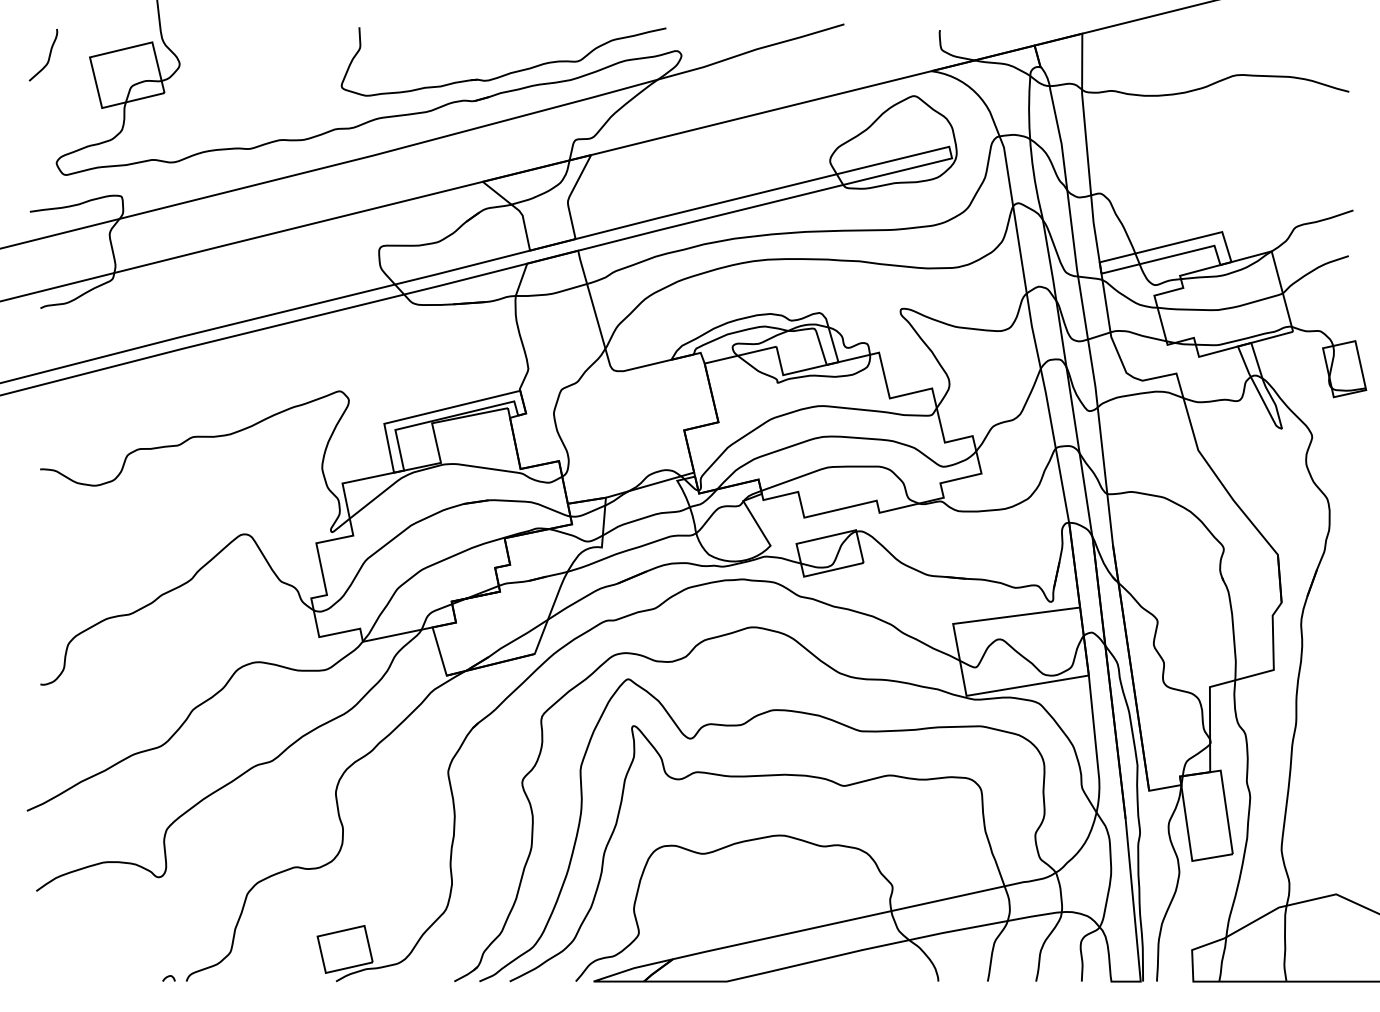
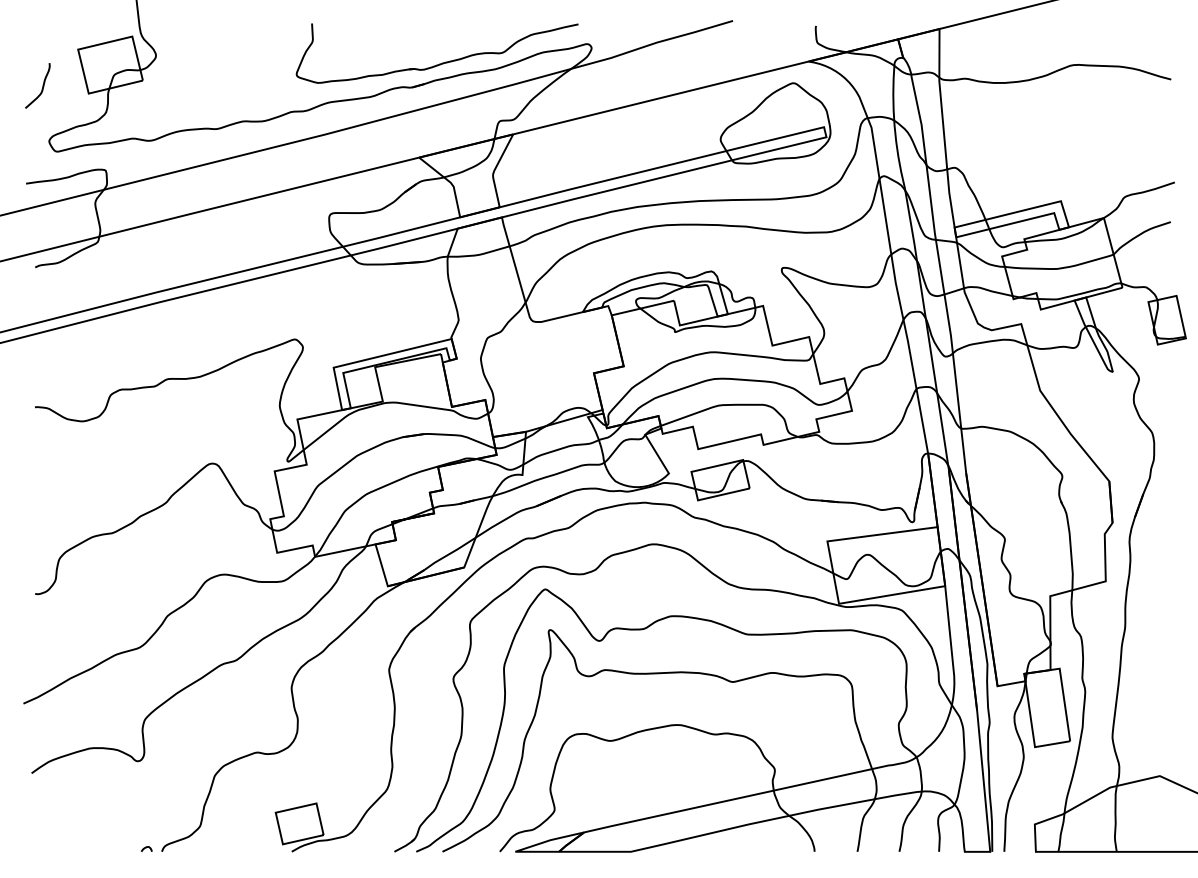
curve: (48, 56) -> (42, 87), moved

